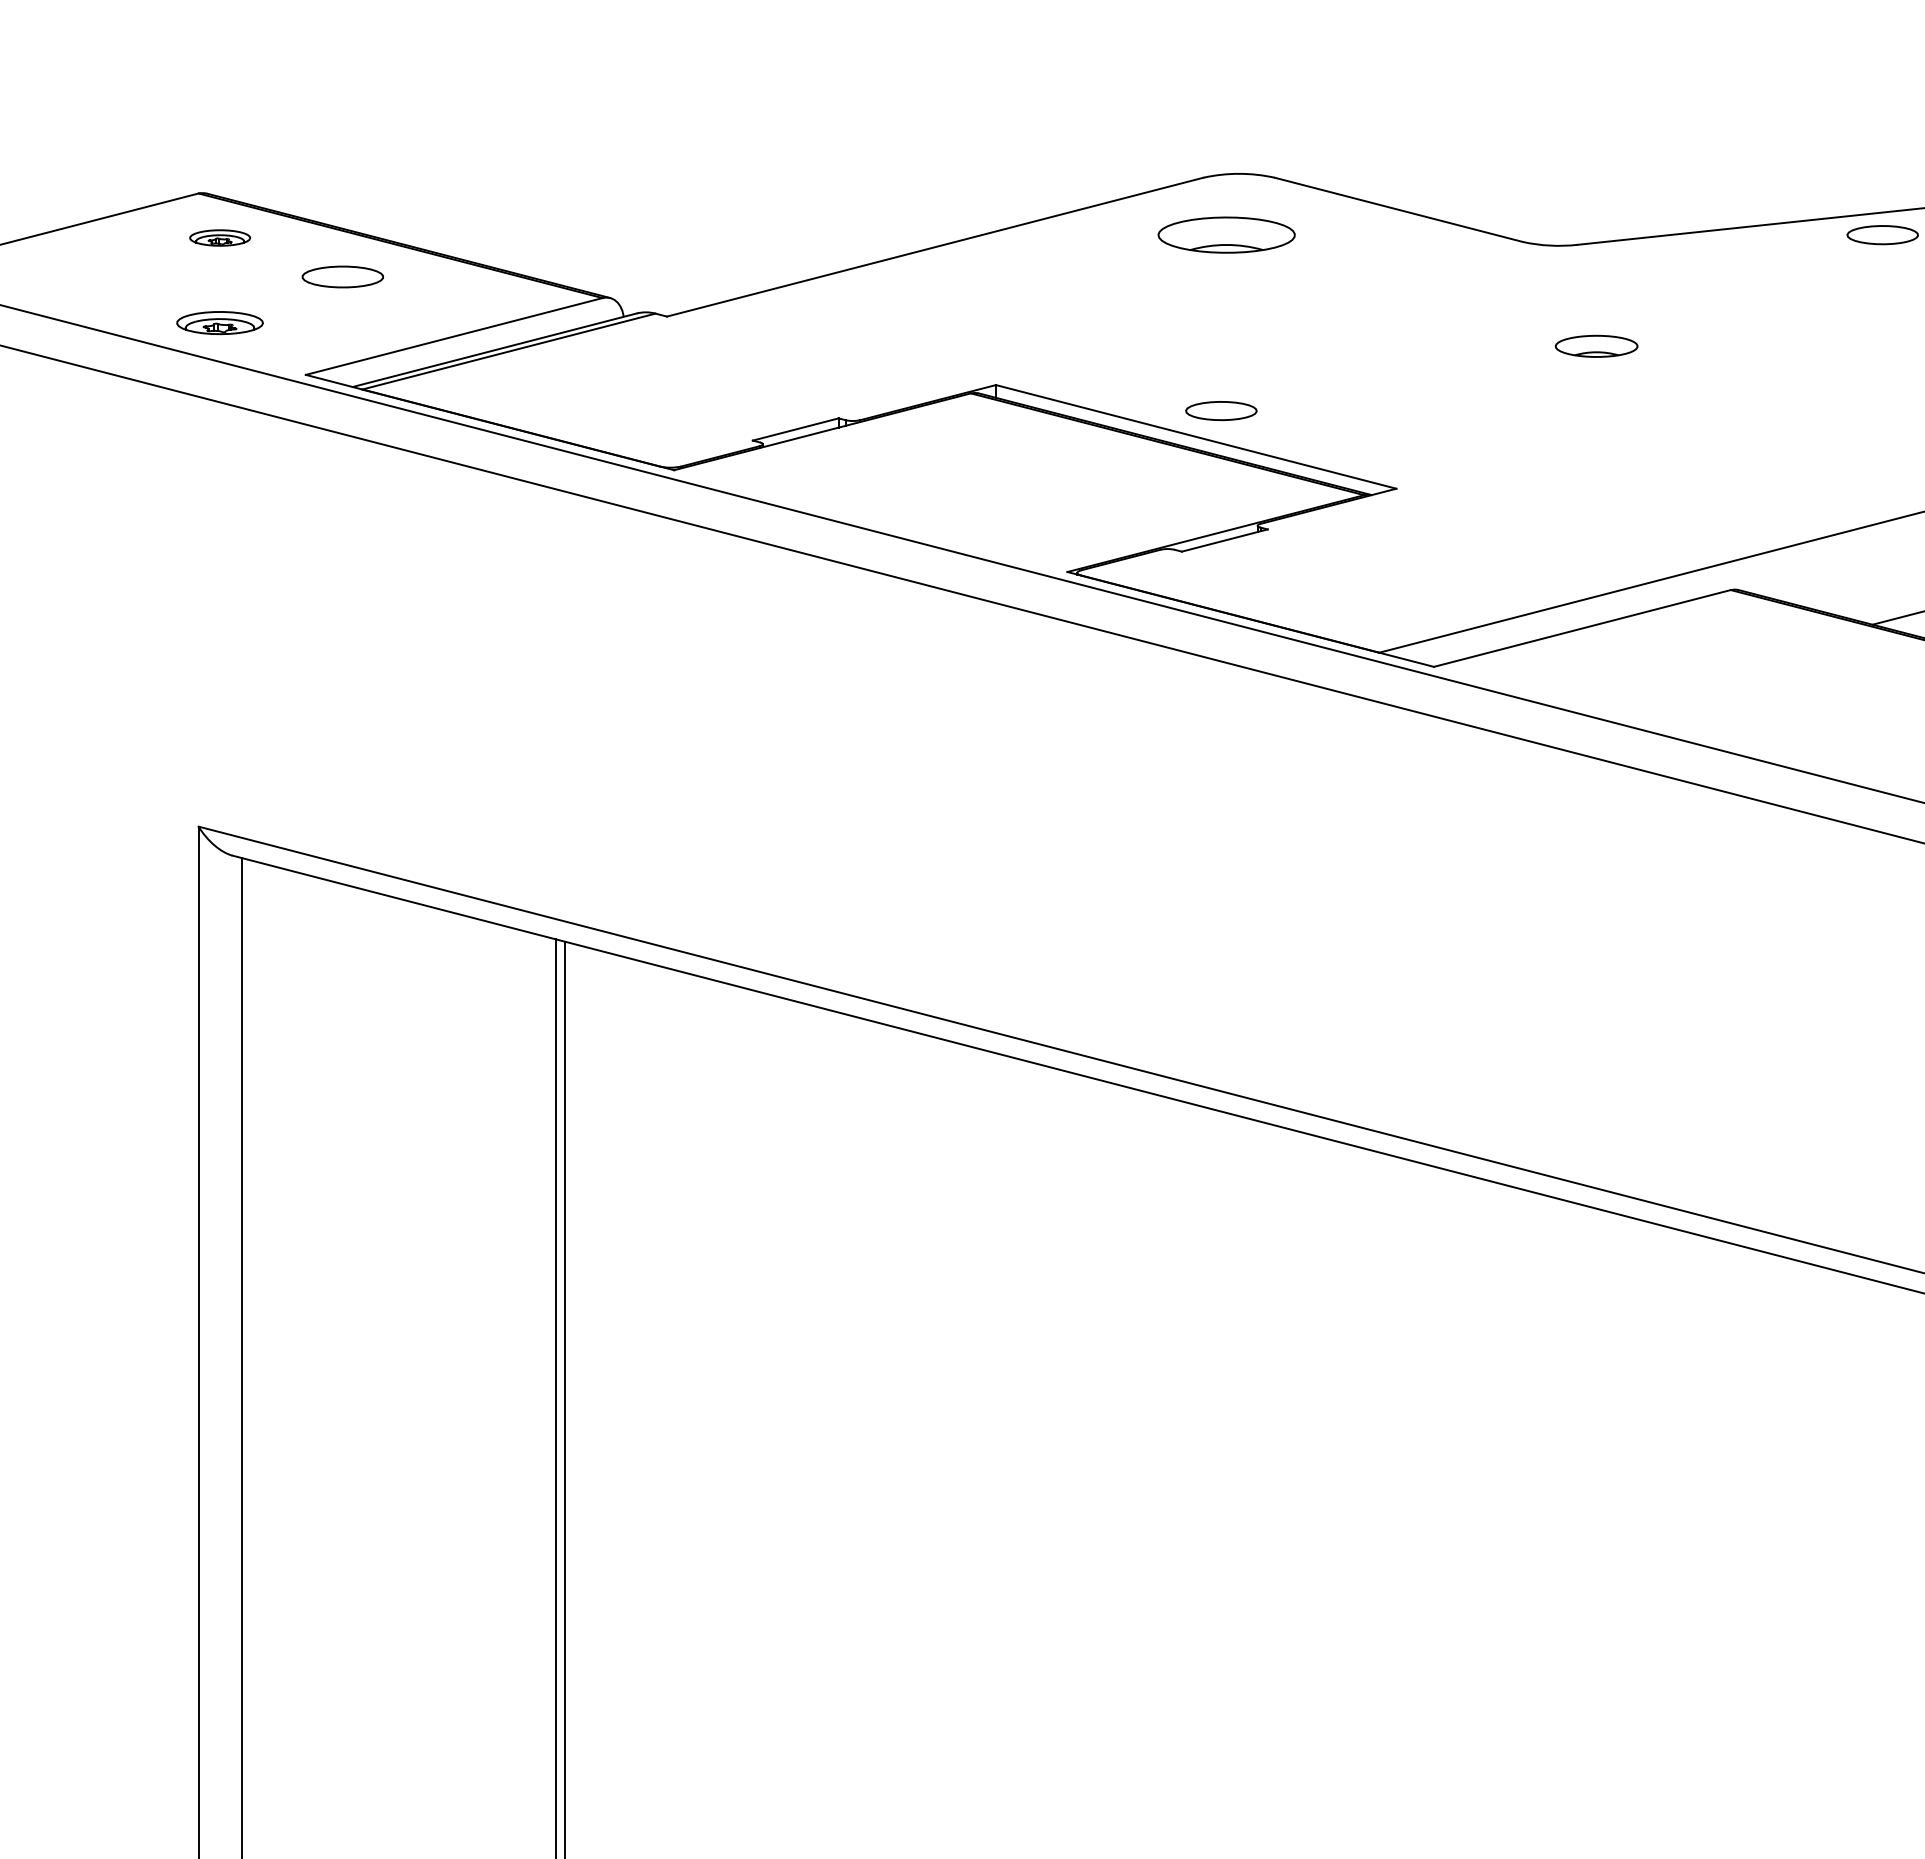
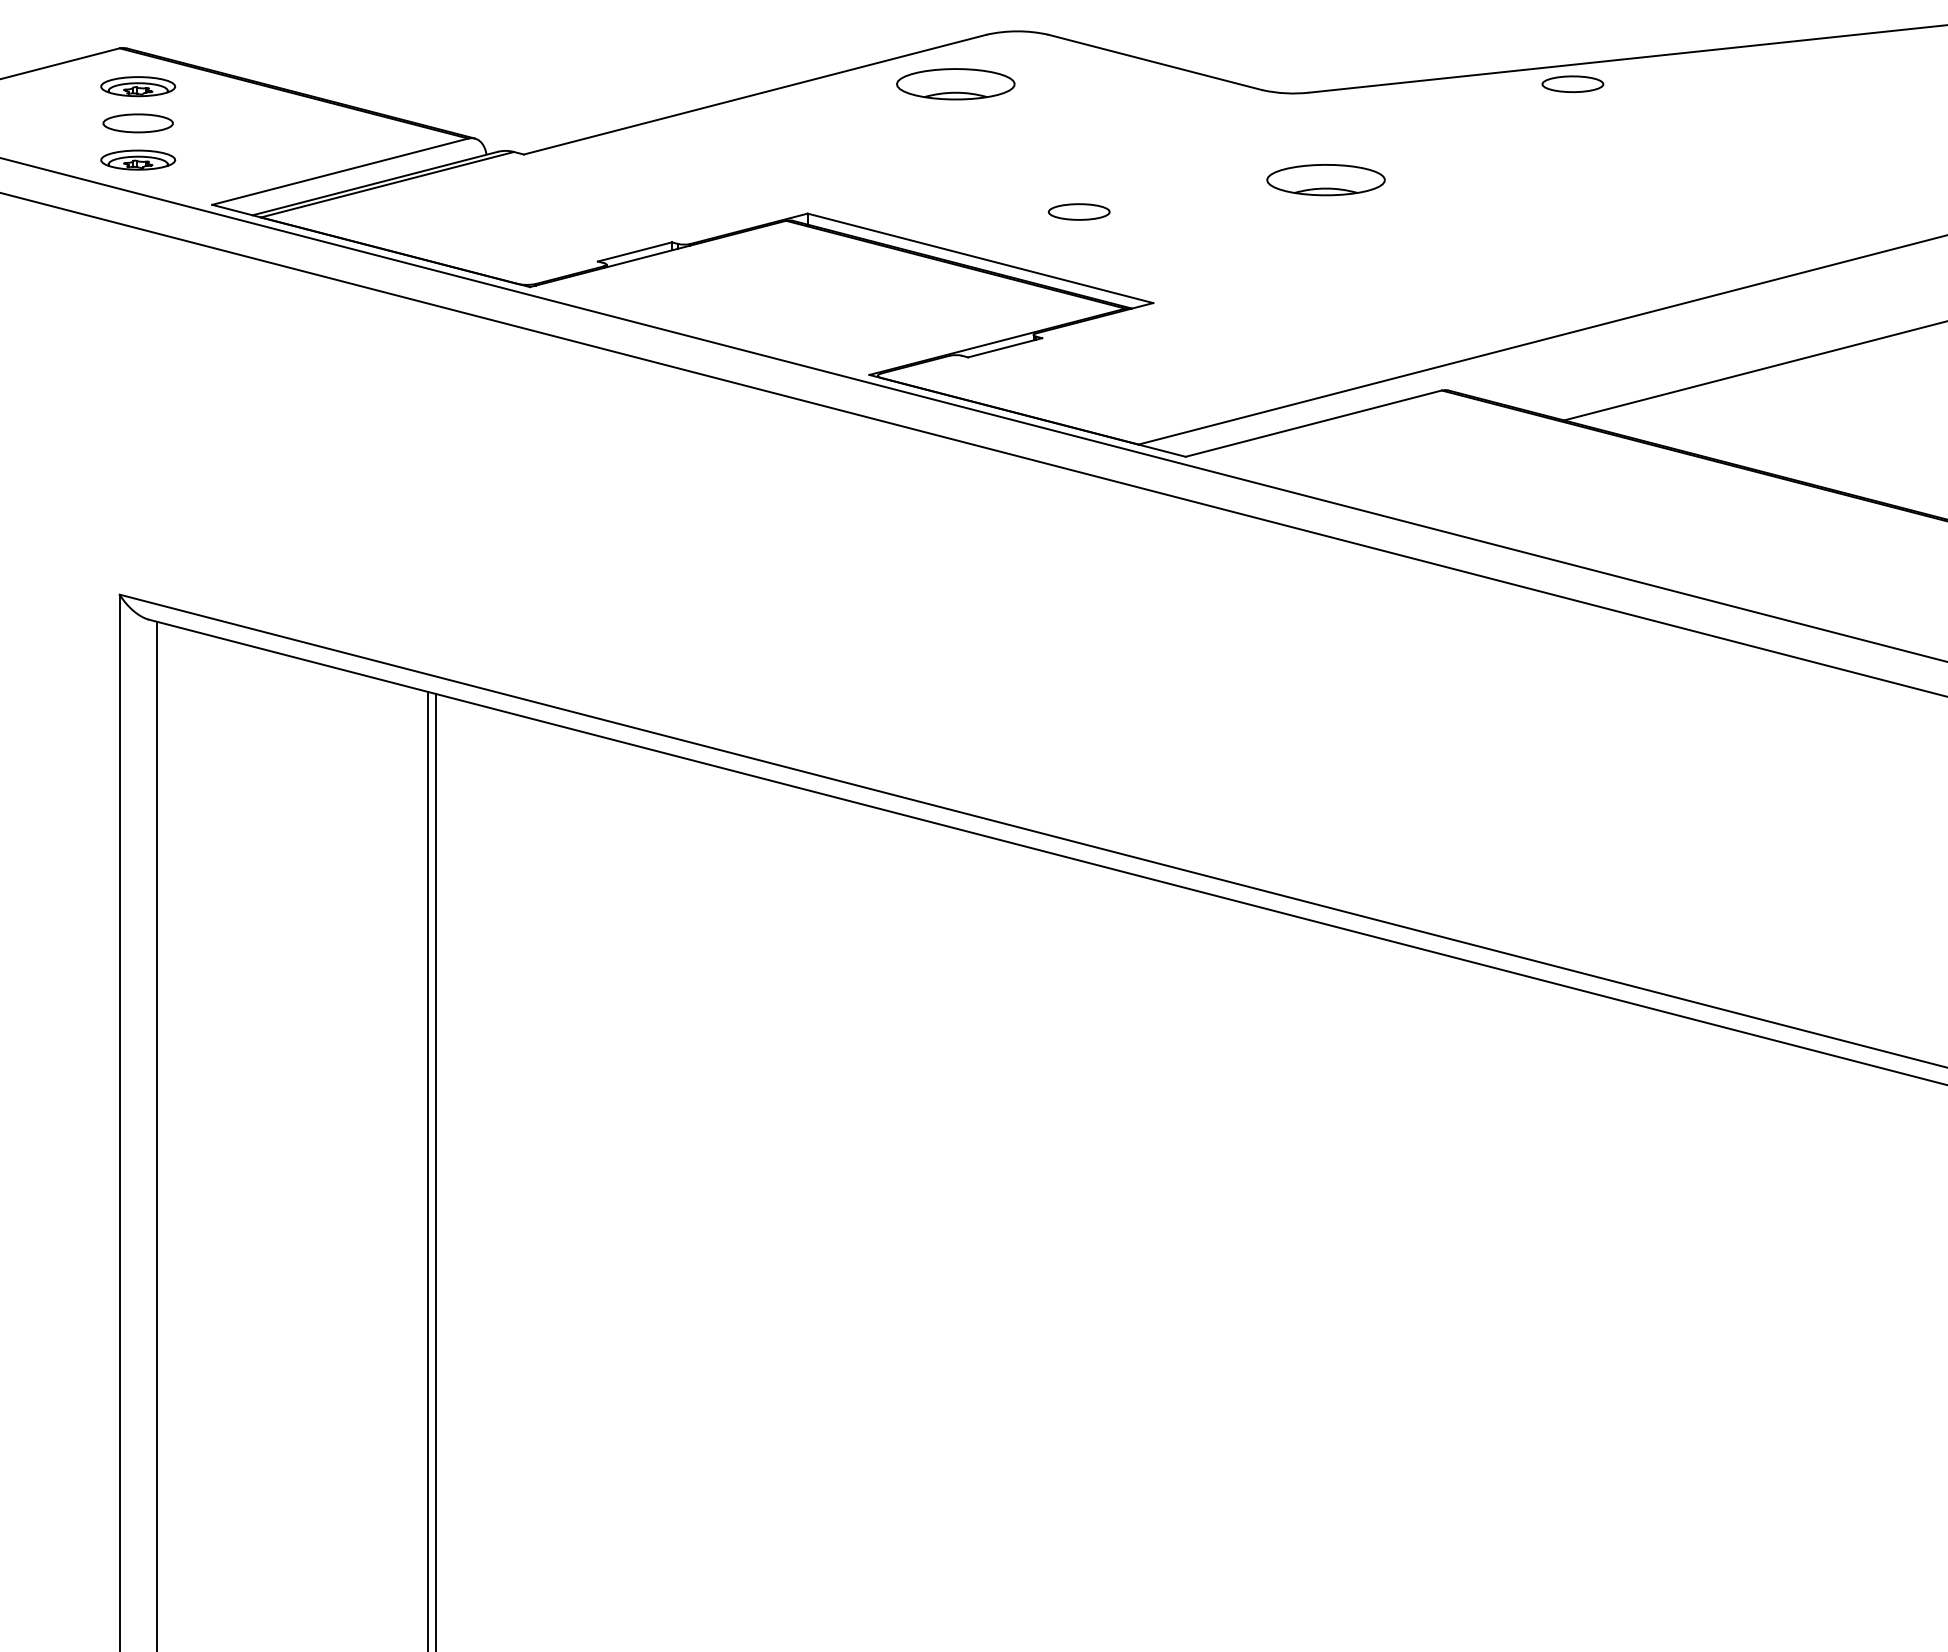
part: (1226, 235) -> (955, 84), moved
part: (220, 237) -> (138, 86), size x1.43
part: (342, 277) -> (137, 123), moved
part: (1596, 346) -> (1325, 180), size x1.67
part: (1220, 410) -> (1078, 211), moved

